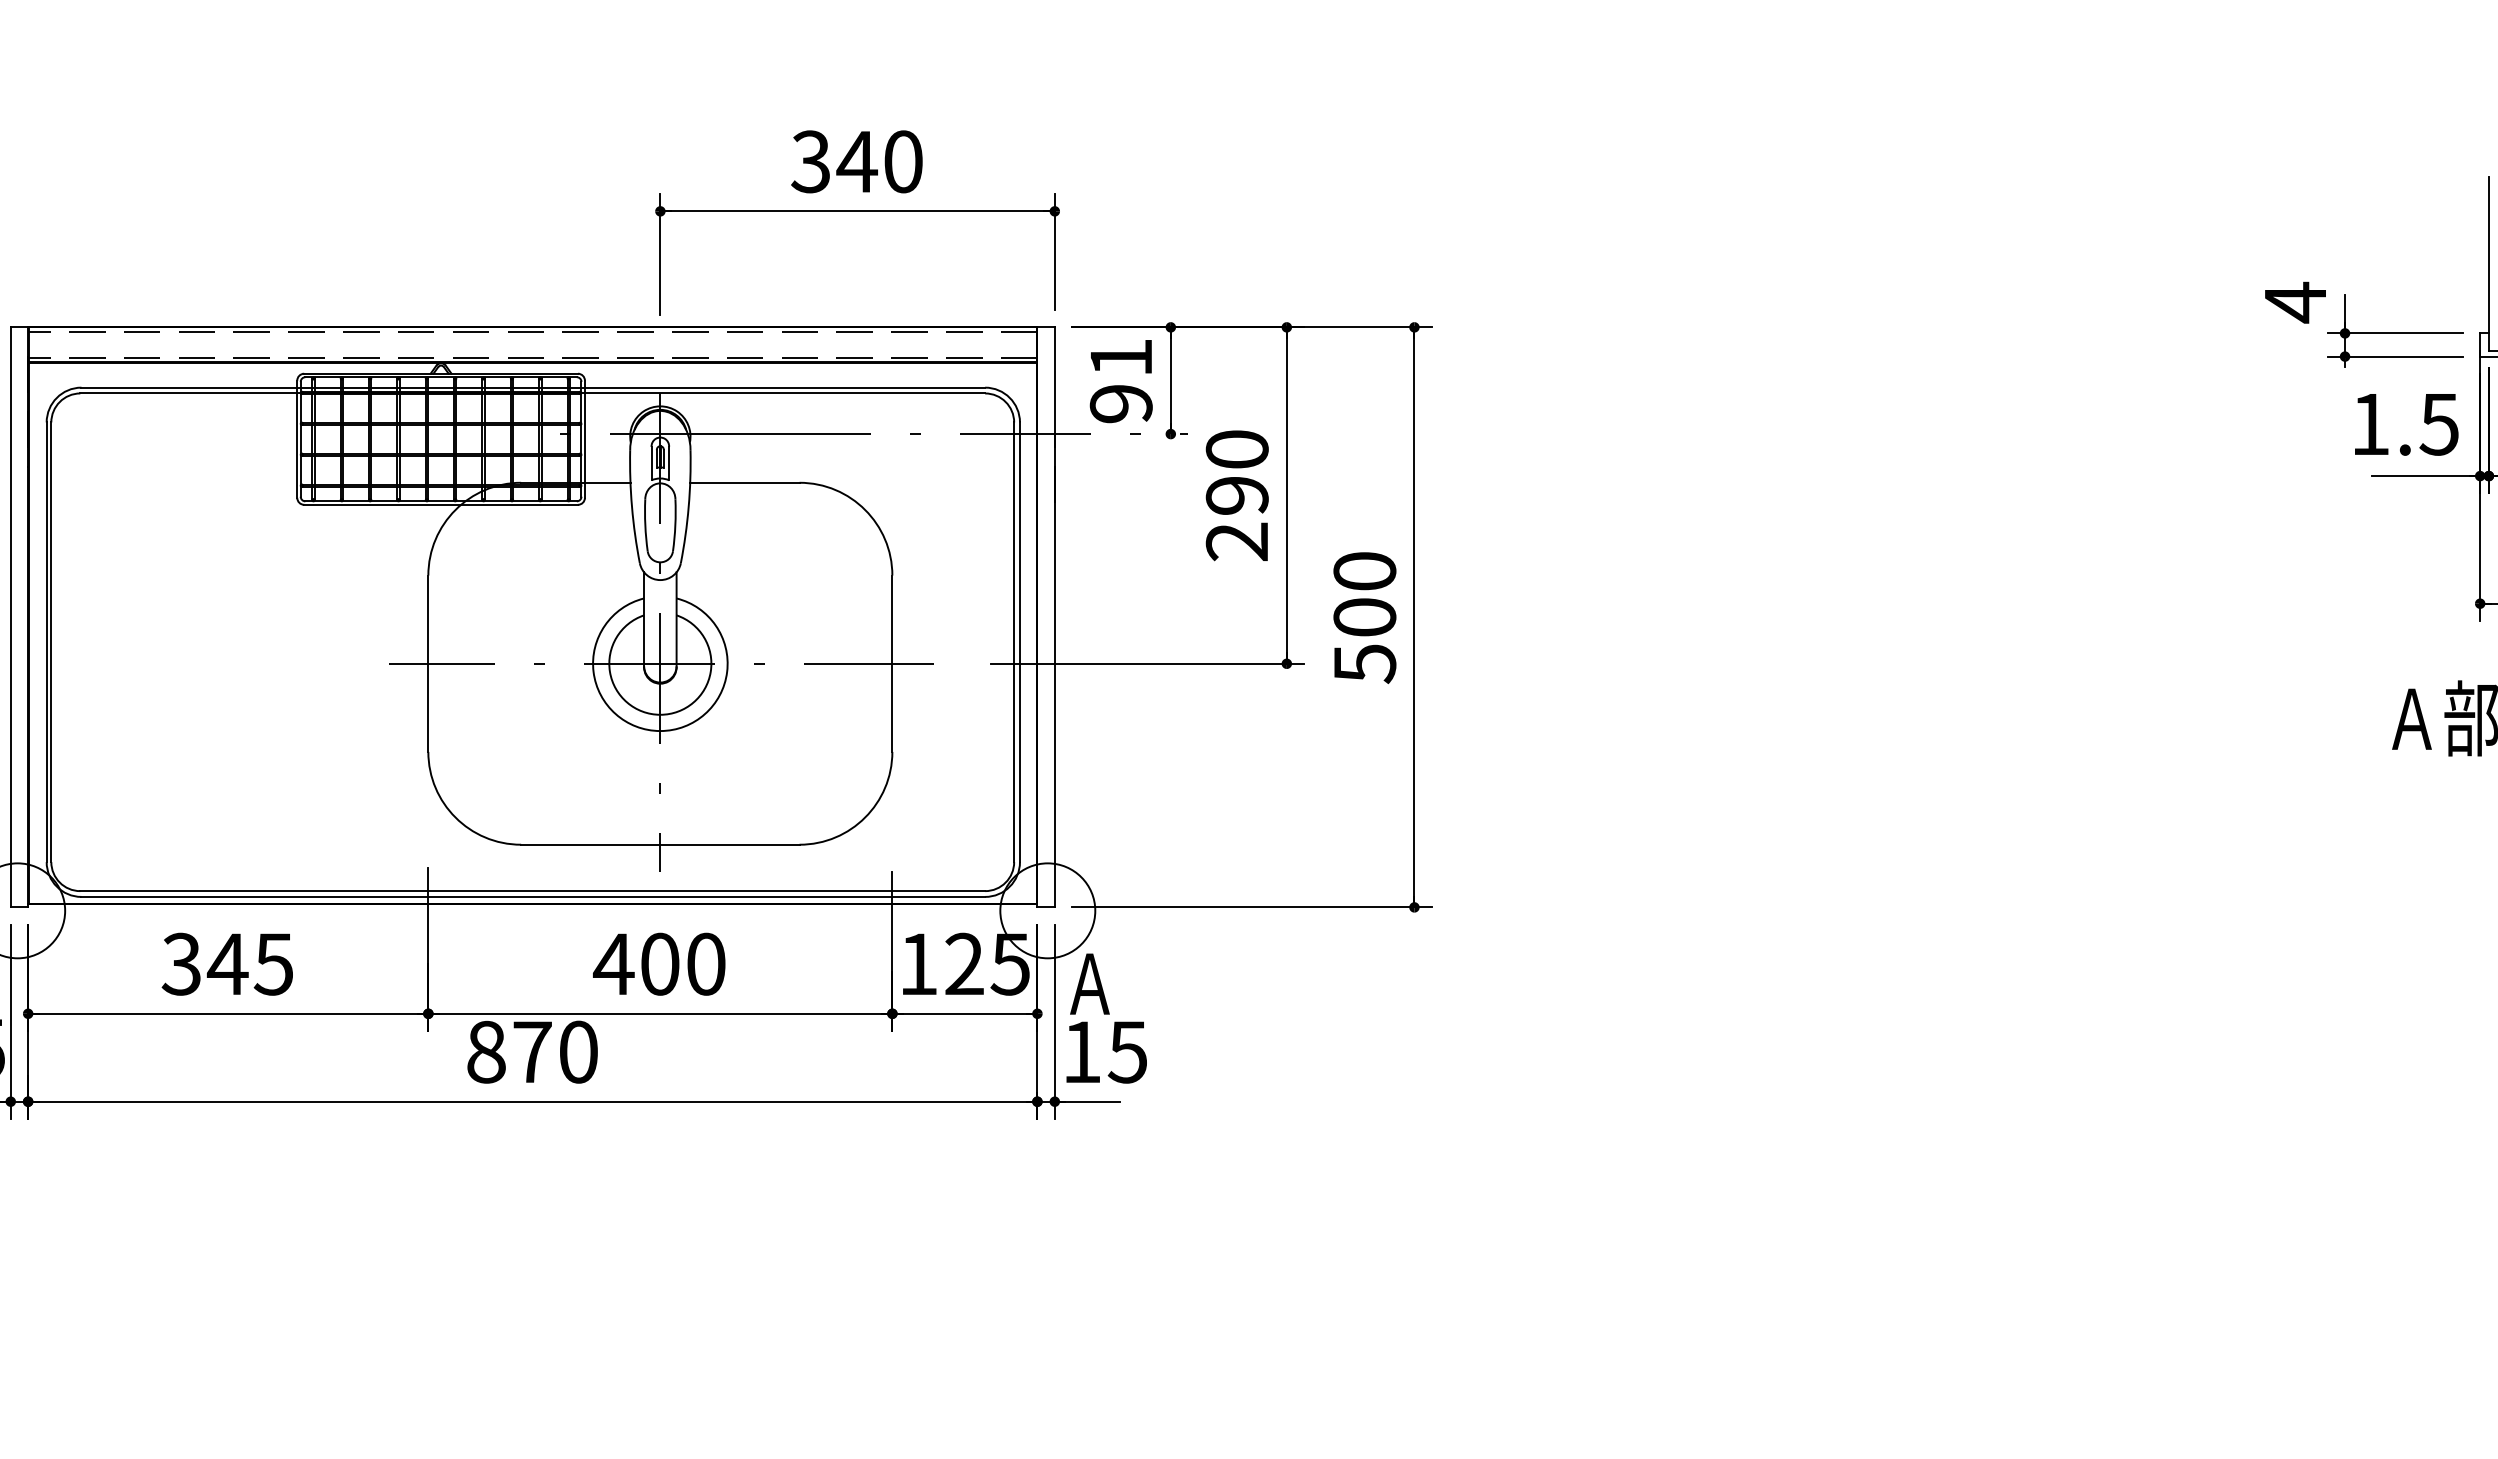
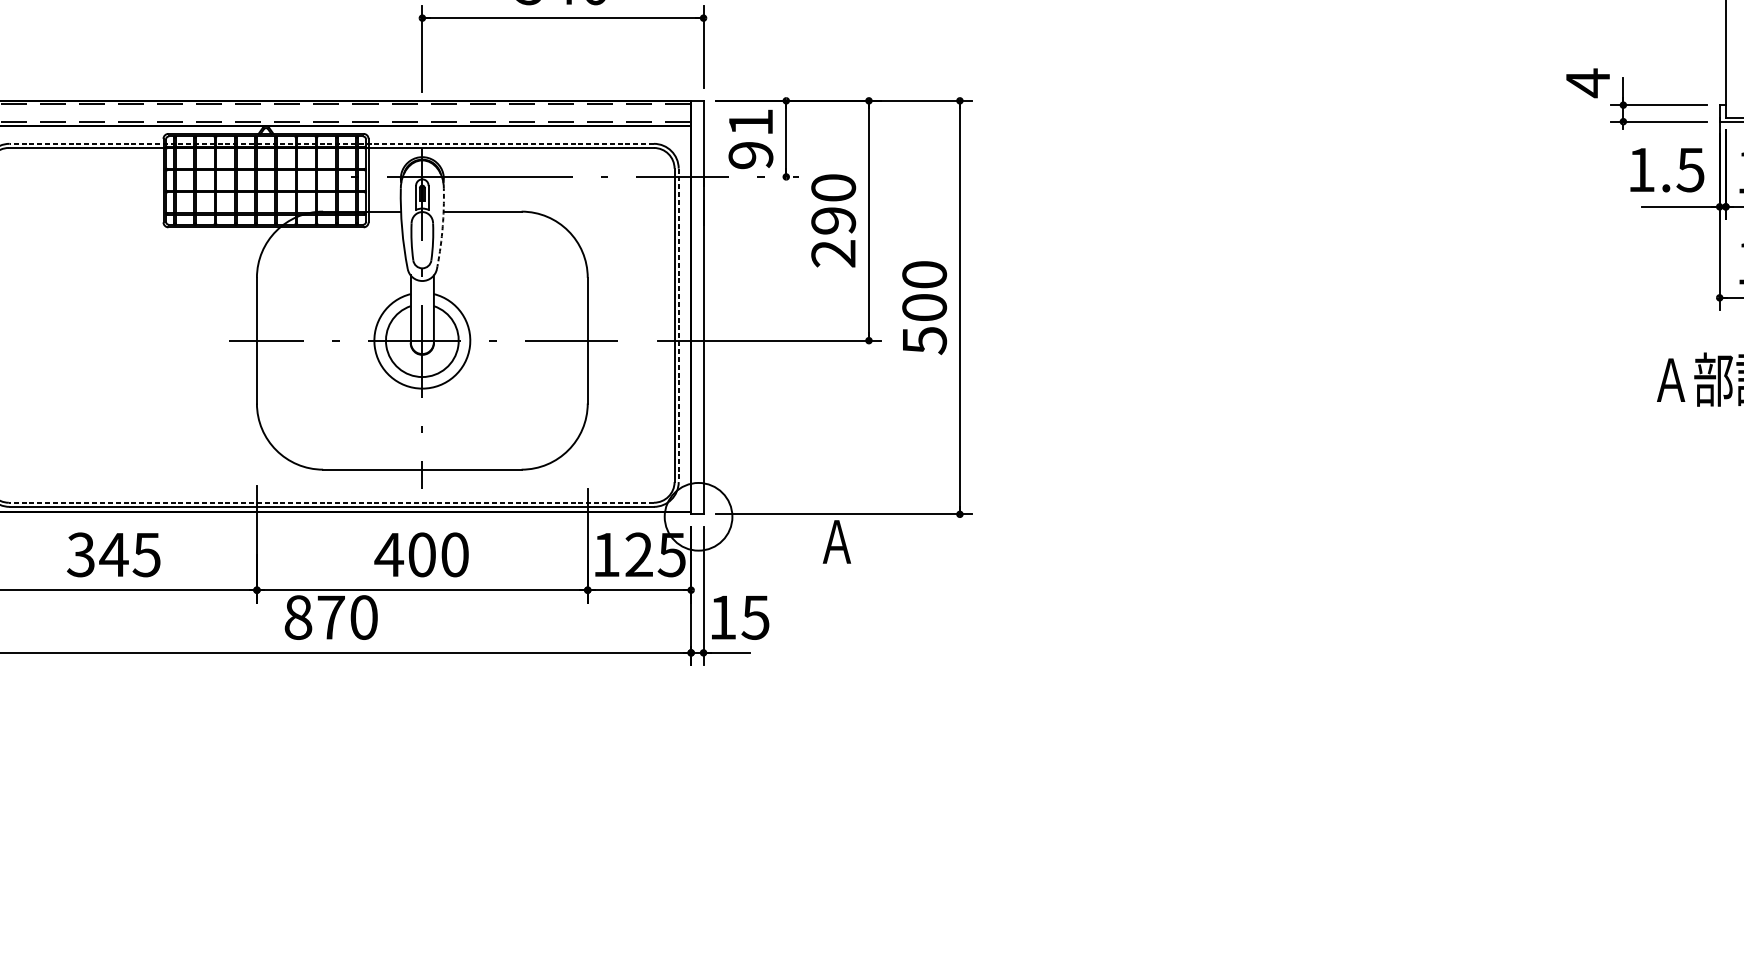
line: (533, 387) -> (331, 143), solid -> dashed
arc: (688, 506) -> (442, 228), solid -> dashed
line: (1019, 642) -> (678, 325), solid -> dashed
line: (532, 891) -> (331, 503), solid -> dashed
text: (1089, 983) -> (836, 541), moved

